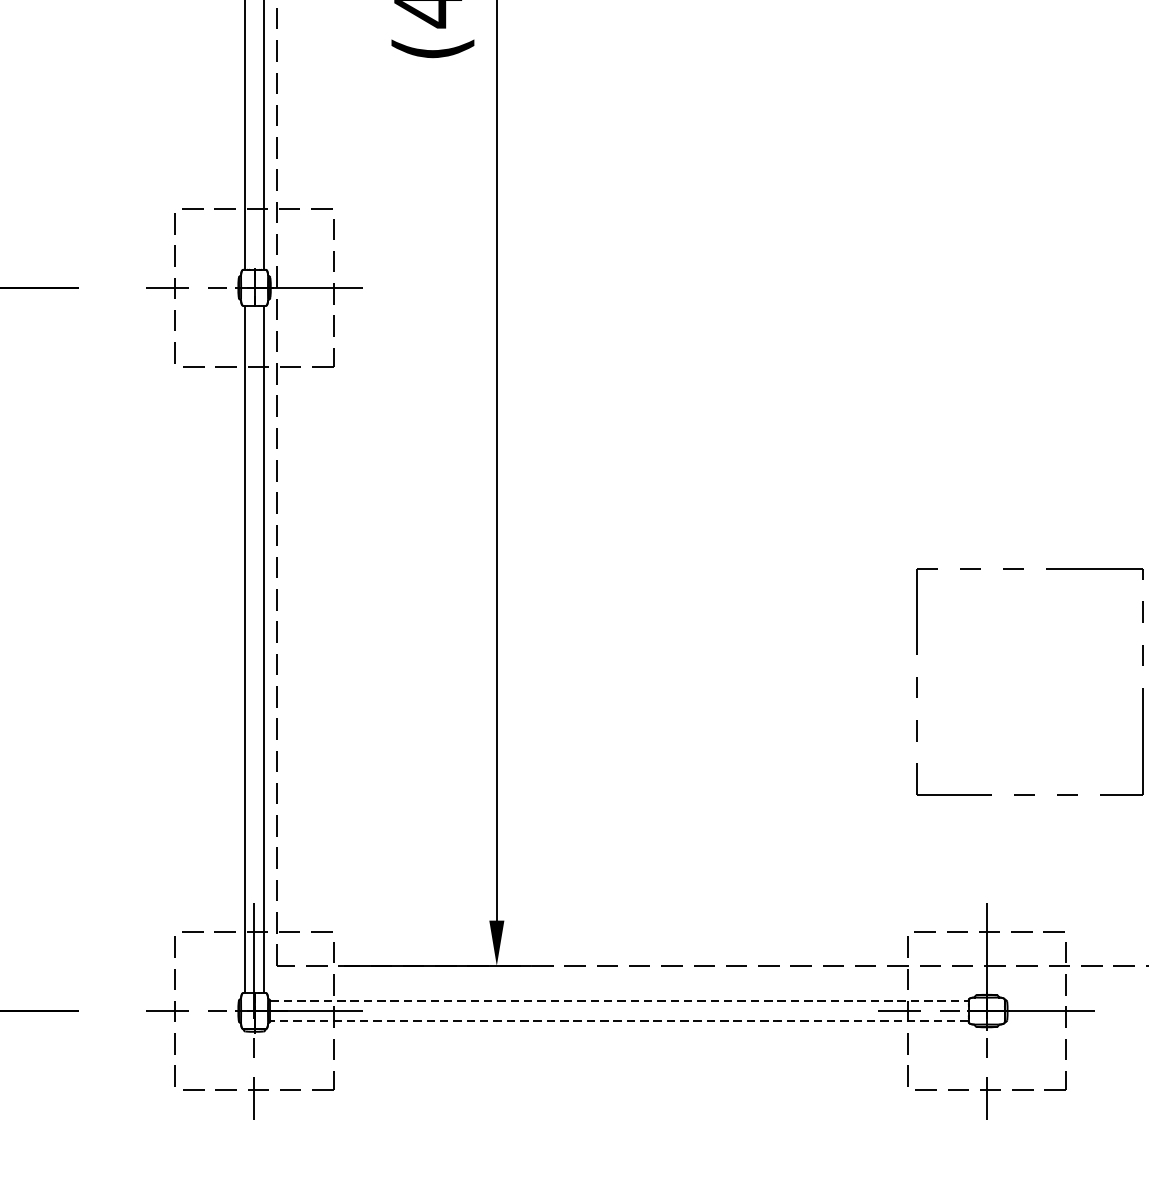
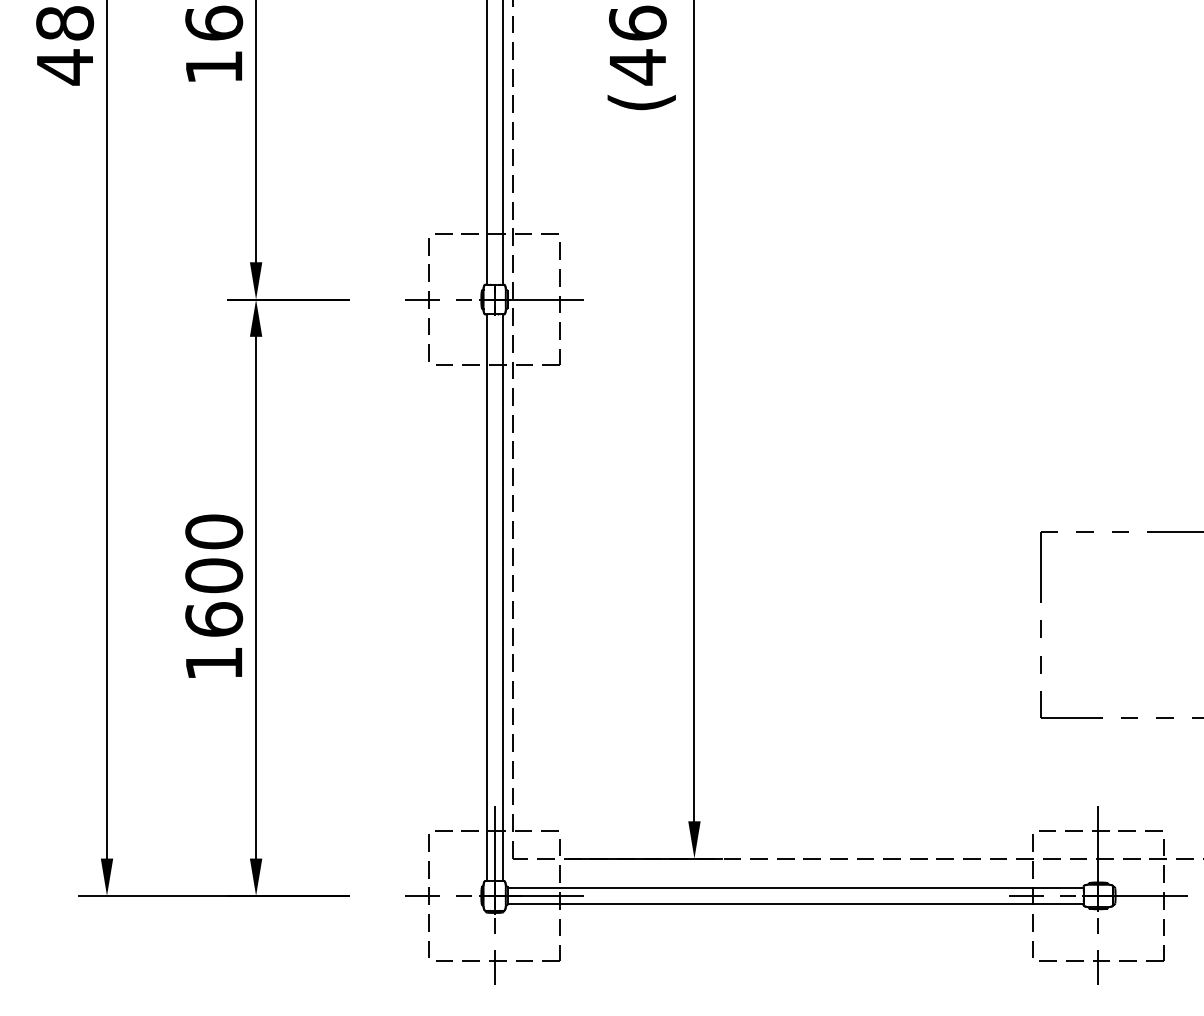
line: (619, 1000) -> (795, 887), dashed -> solid
line: (619, 1020) -> (795, 903), dashed -> solid

